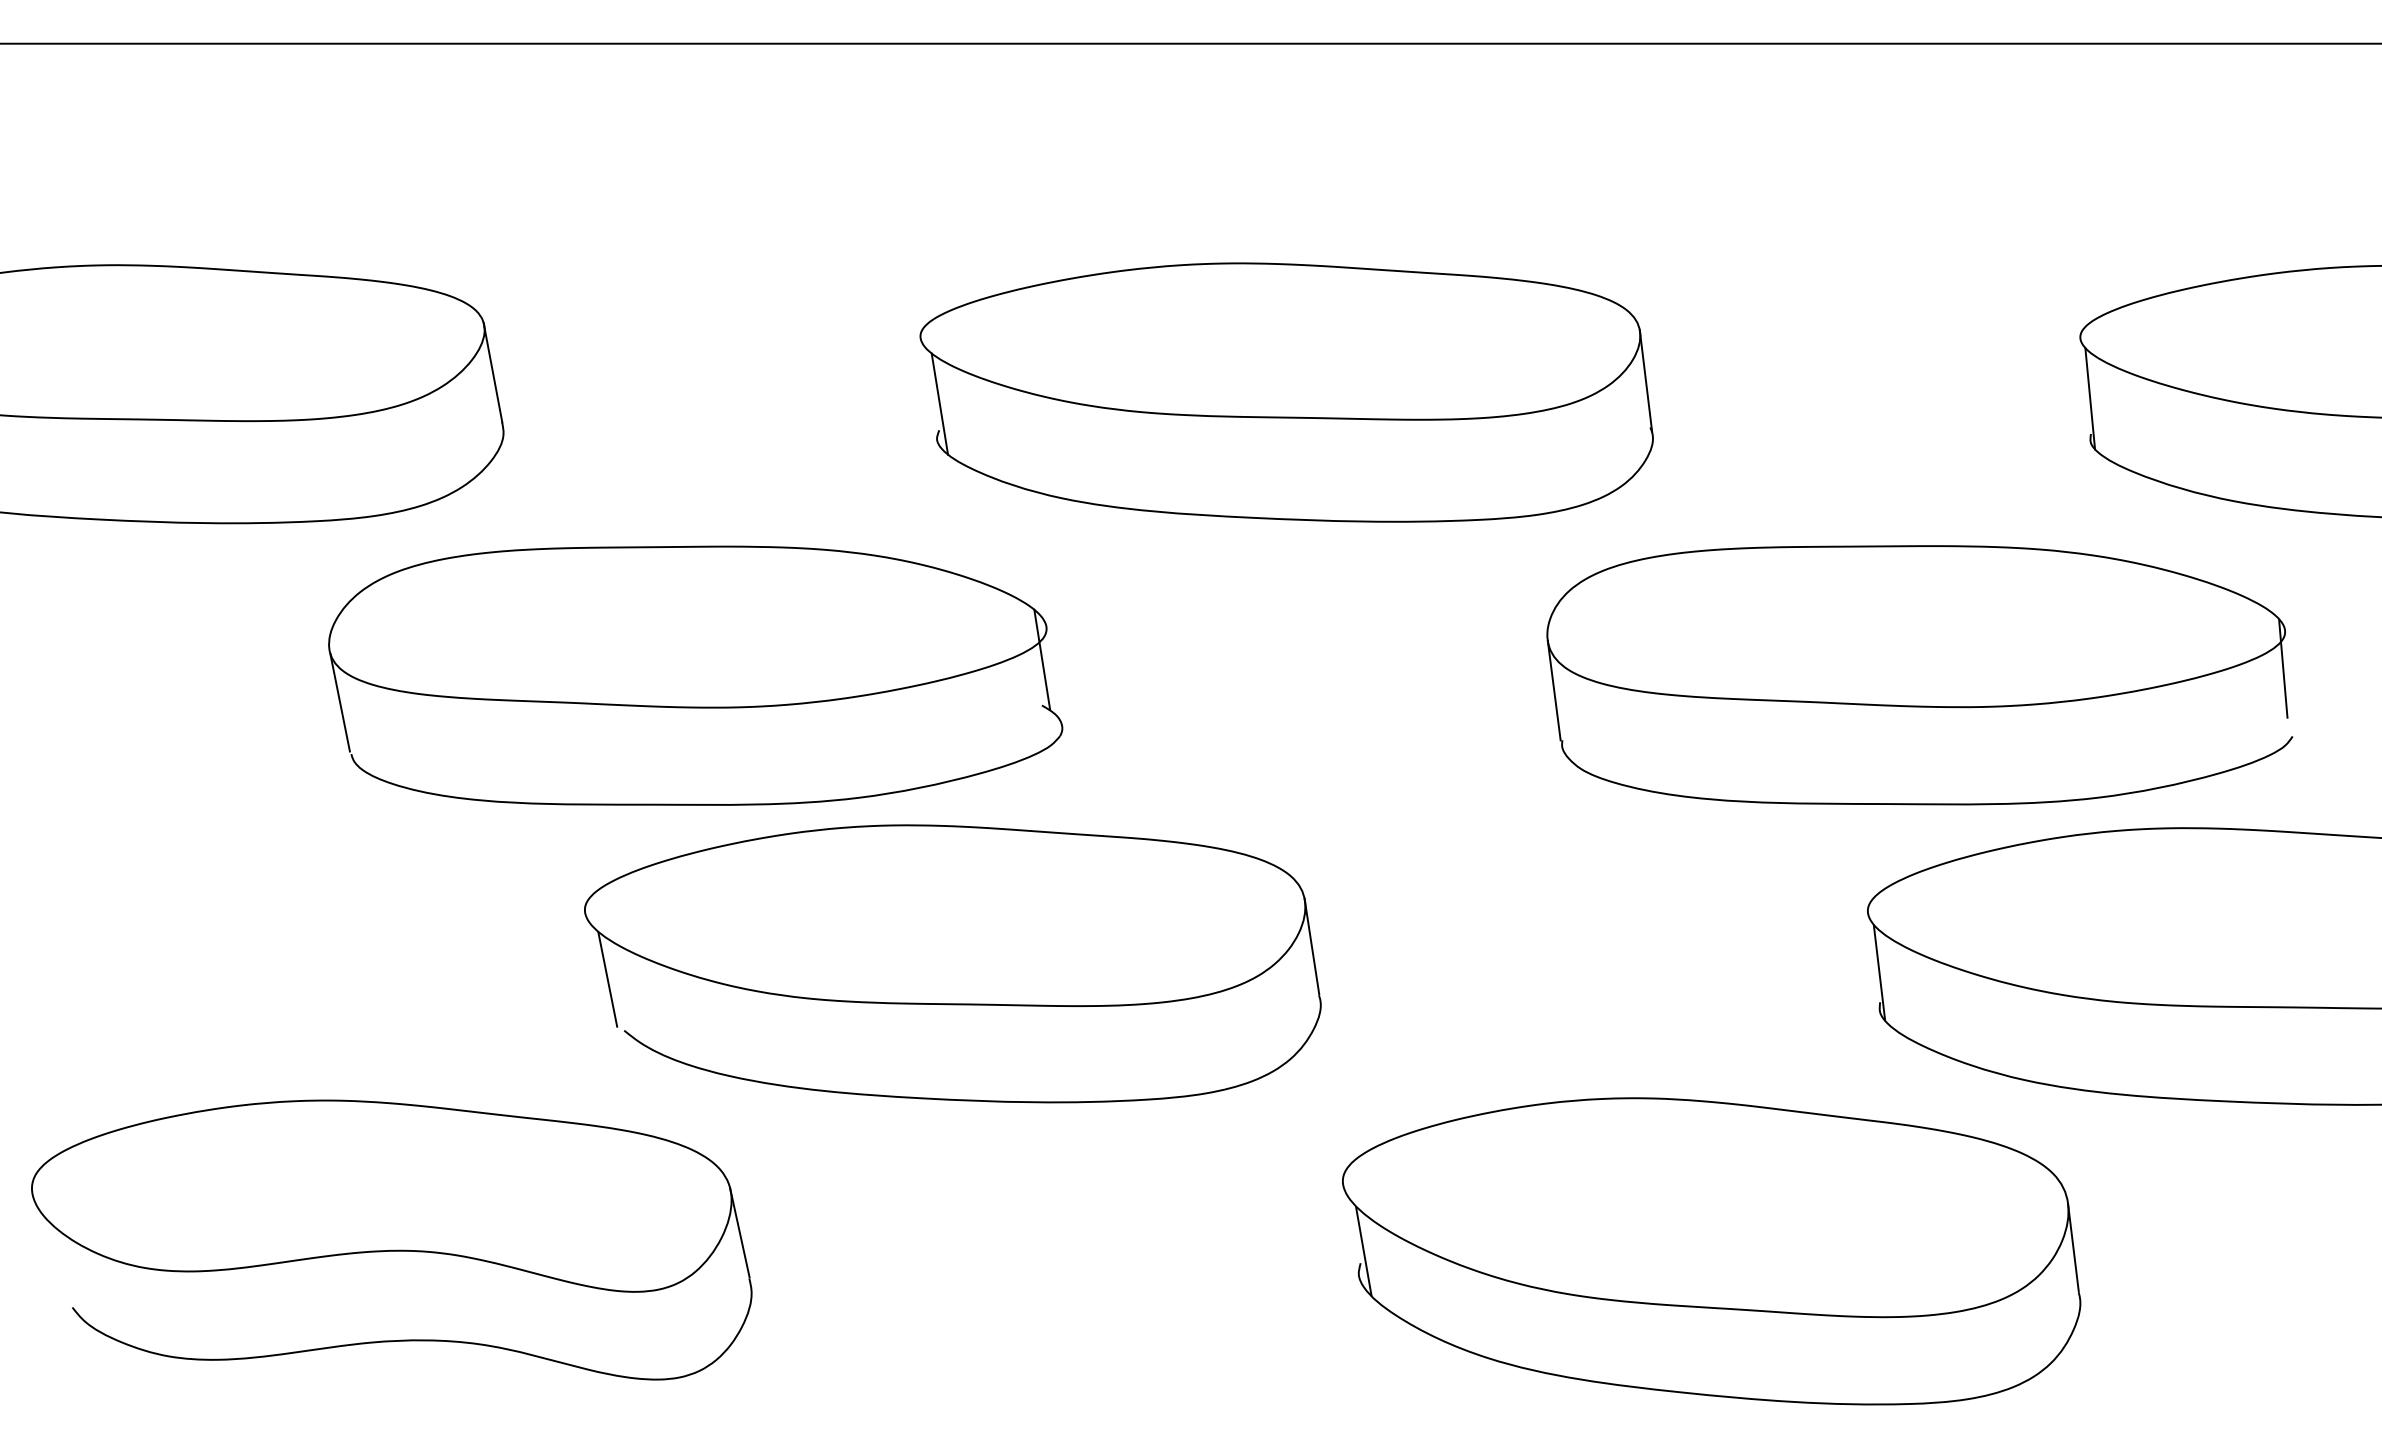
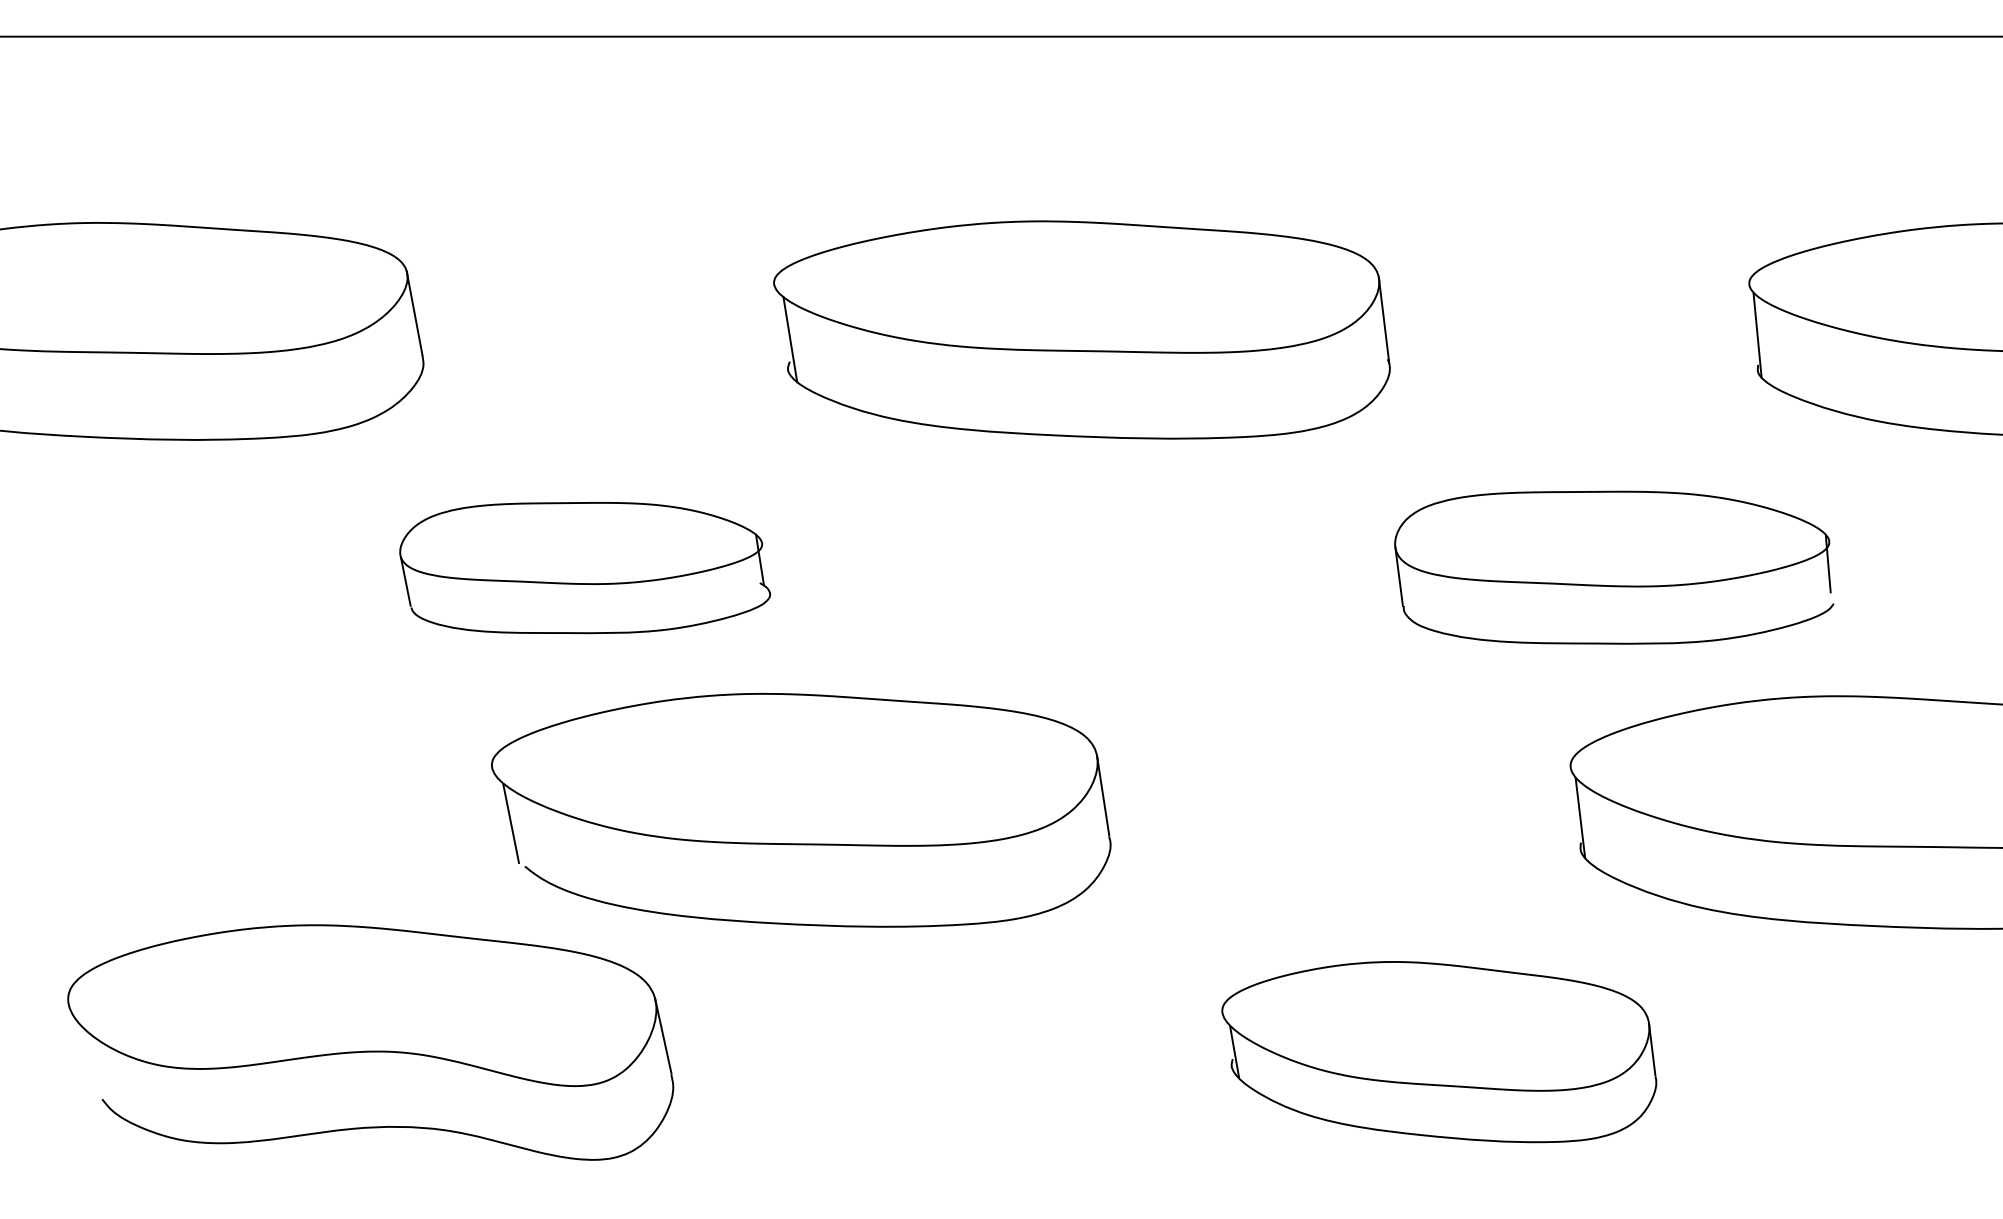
part: (695, 675) -> (584, 567), size x0.6
part: (1919, 675) -> (1614, 567), size x0.7
part: (391, 1239) -> (370, 1042), moved
part: (1711, 1251) -> (1439, 1052), size x0.7

